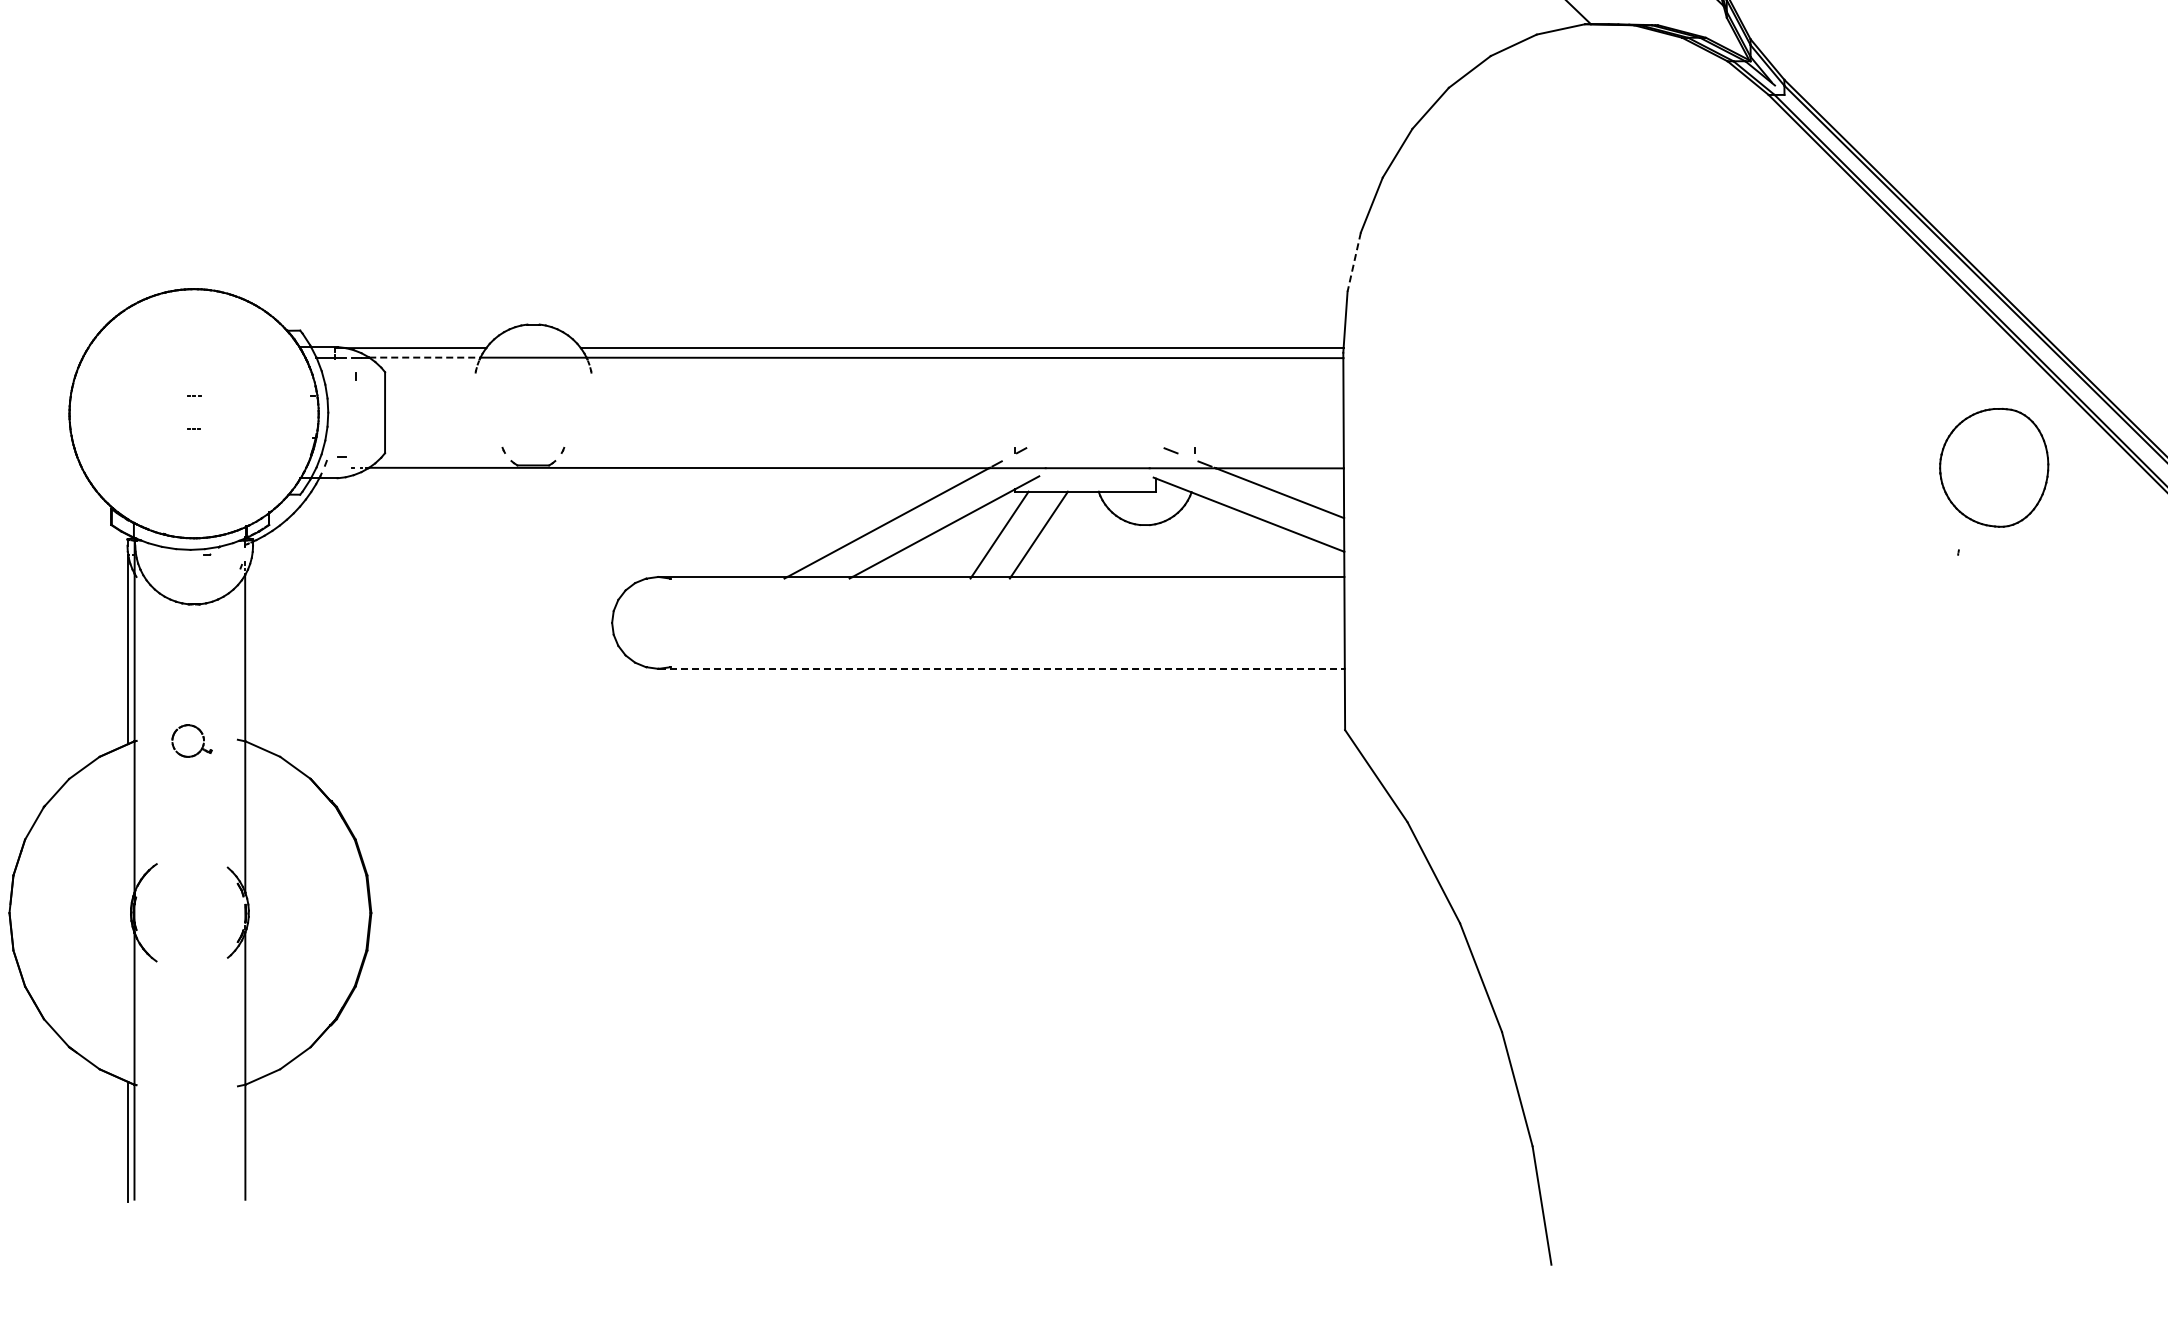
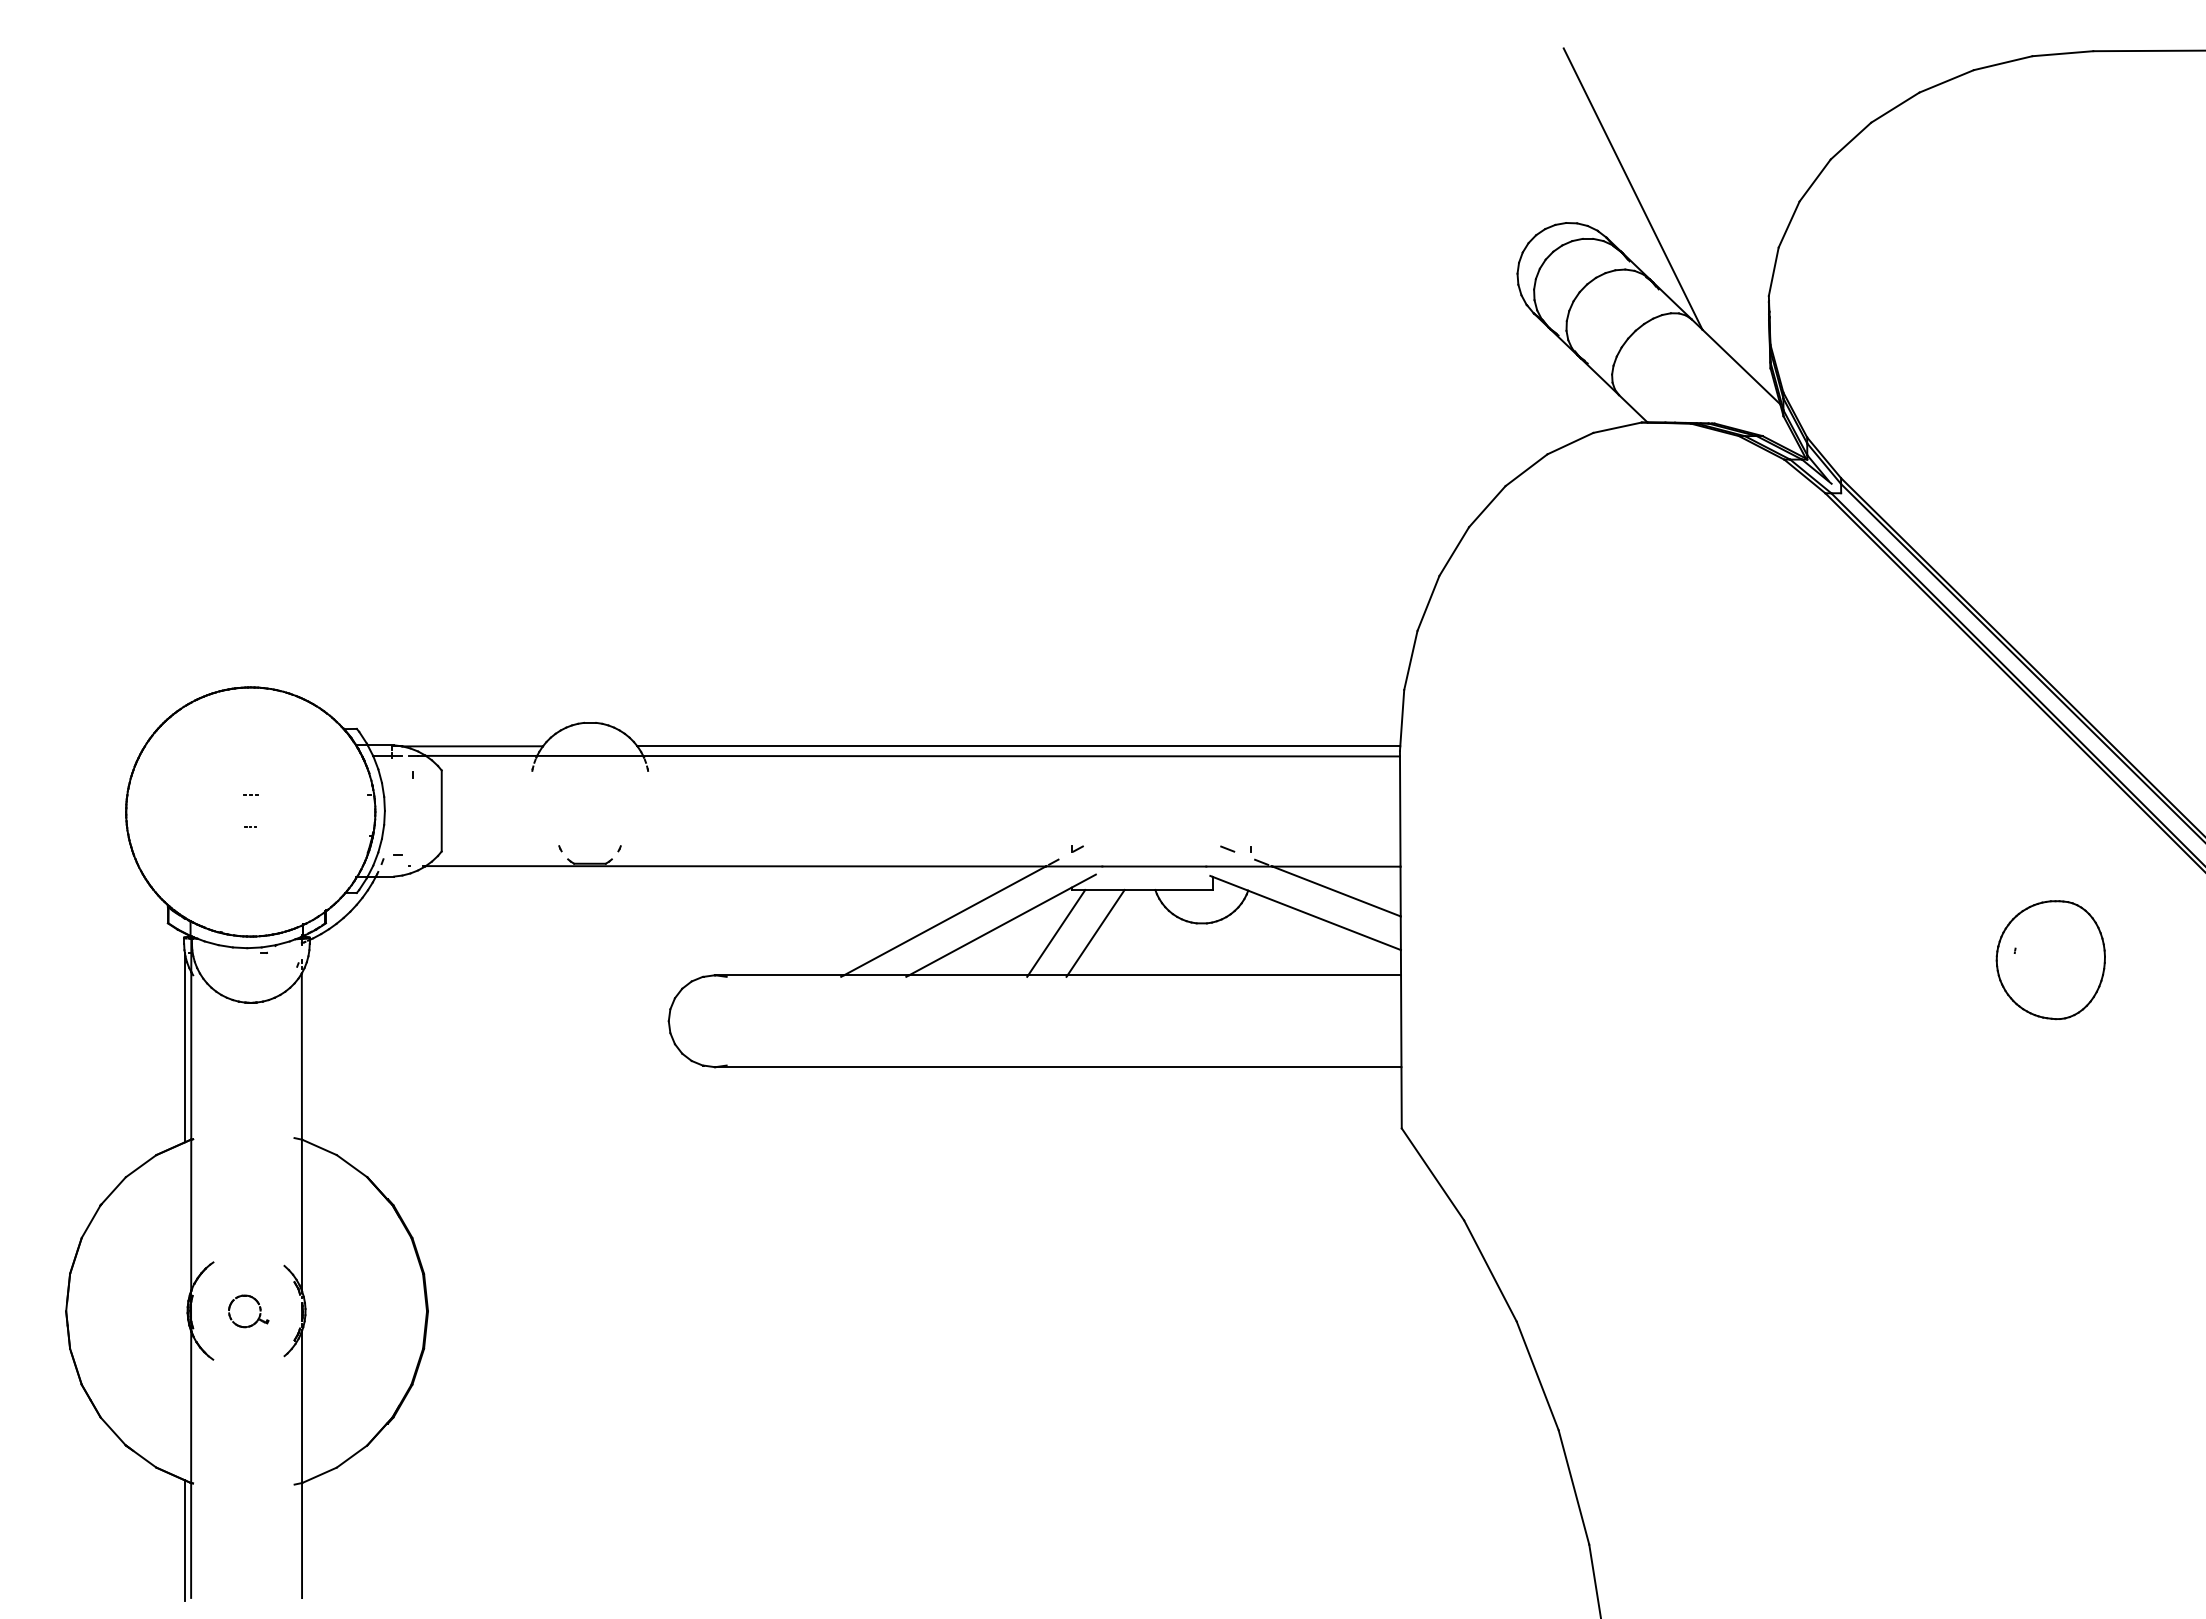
line: (1353, 262) -> (1410, 660), dashed -> solid
line: (424, 357) -> (481, 755), dashed -> solid
part: (1993, 468) -> (2050, 960), moved
line: (1001, 669) -> (1058, 1067), dashed -> solid
part: (202, 741) -> (259, 1311), moved

